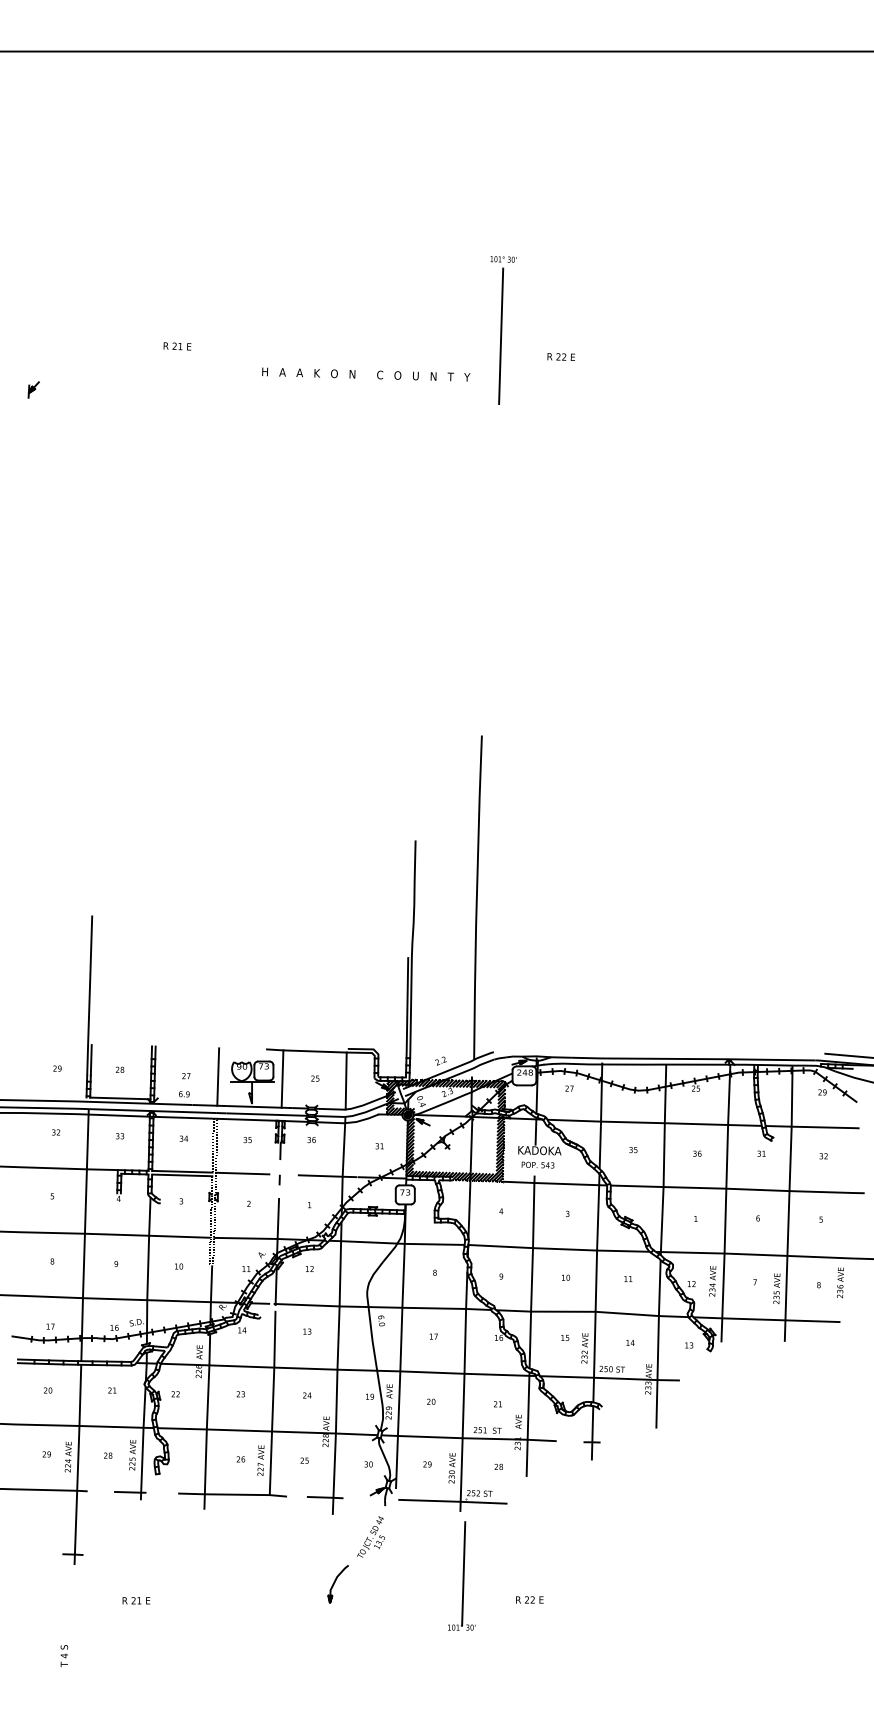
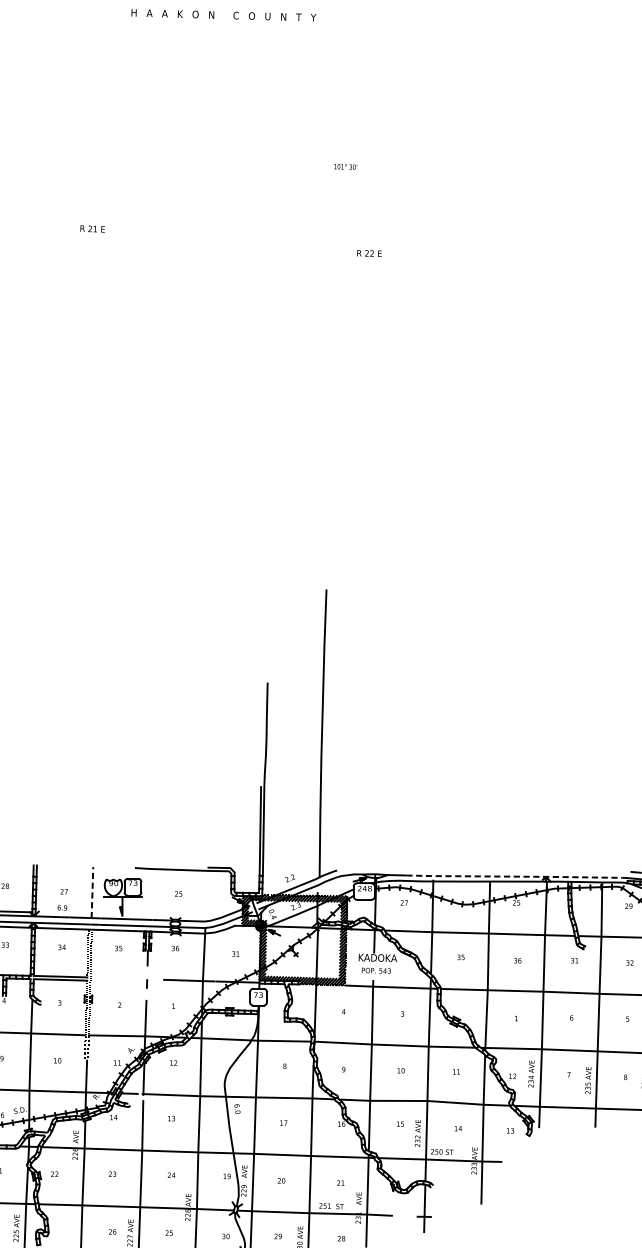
line: (501, 336) -> (343, 235), removed
text: (177, 346) -> (92, 229), moved
text: (560, 356) -> (368, 253), moved
text: (366, 374) -> (224, 15), moved
line: (694, 1059) -> (515, 877), solid -> dashed
line: (218, 1077) -> (92, 893), solid -> dashed
line: (282, 1078) -> (149, 893), removed
line: (345, 1080) -> (205, 895), removed
line: (242, 1173) -> (114, 978), removed

